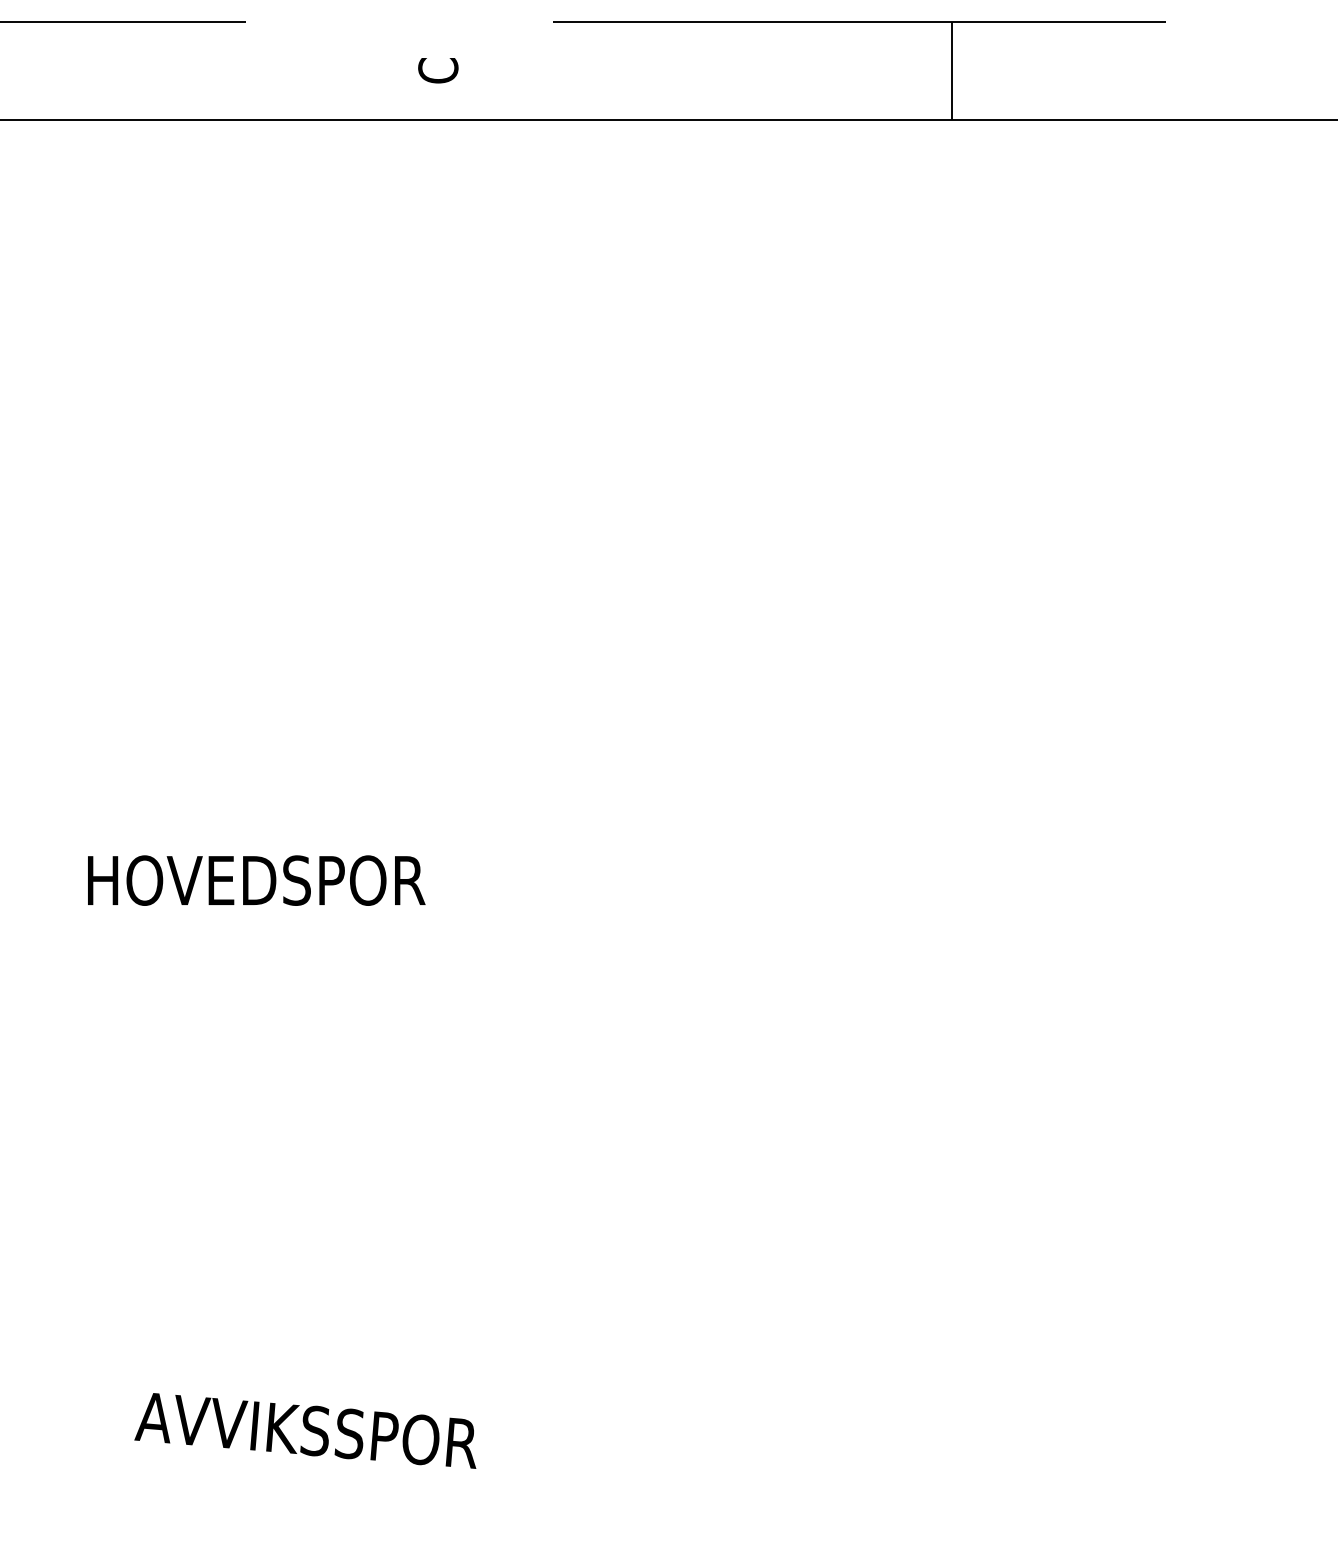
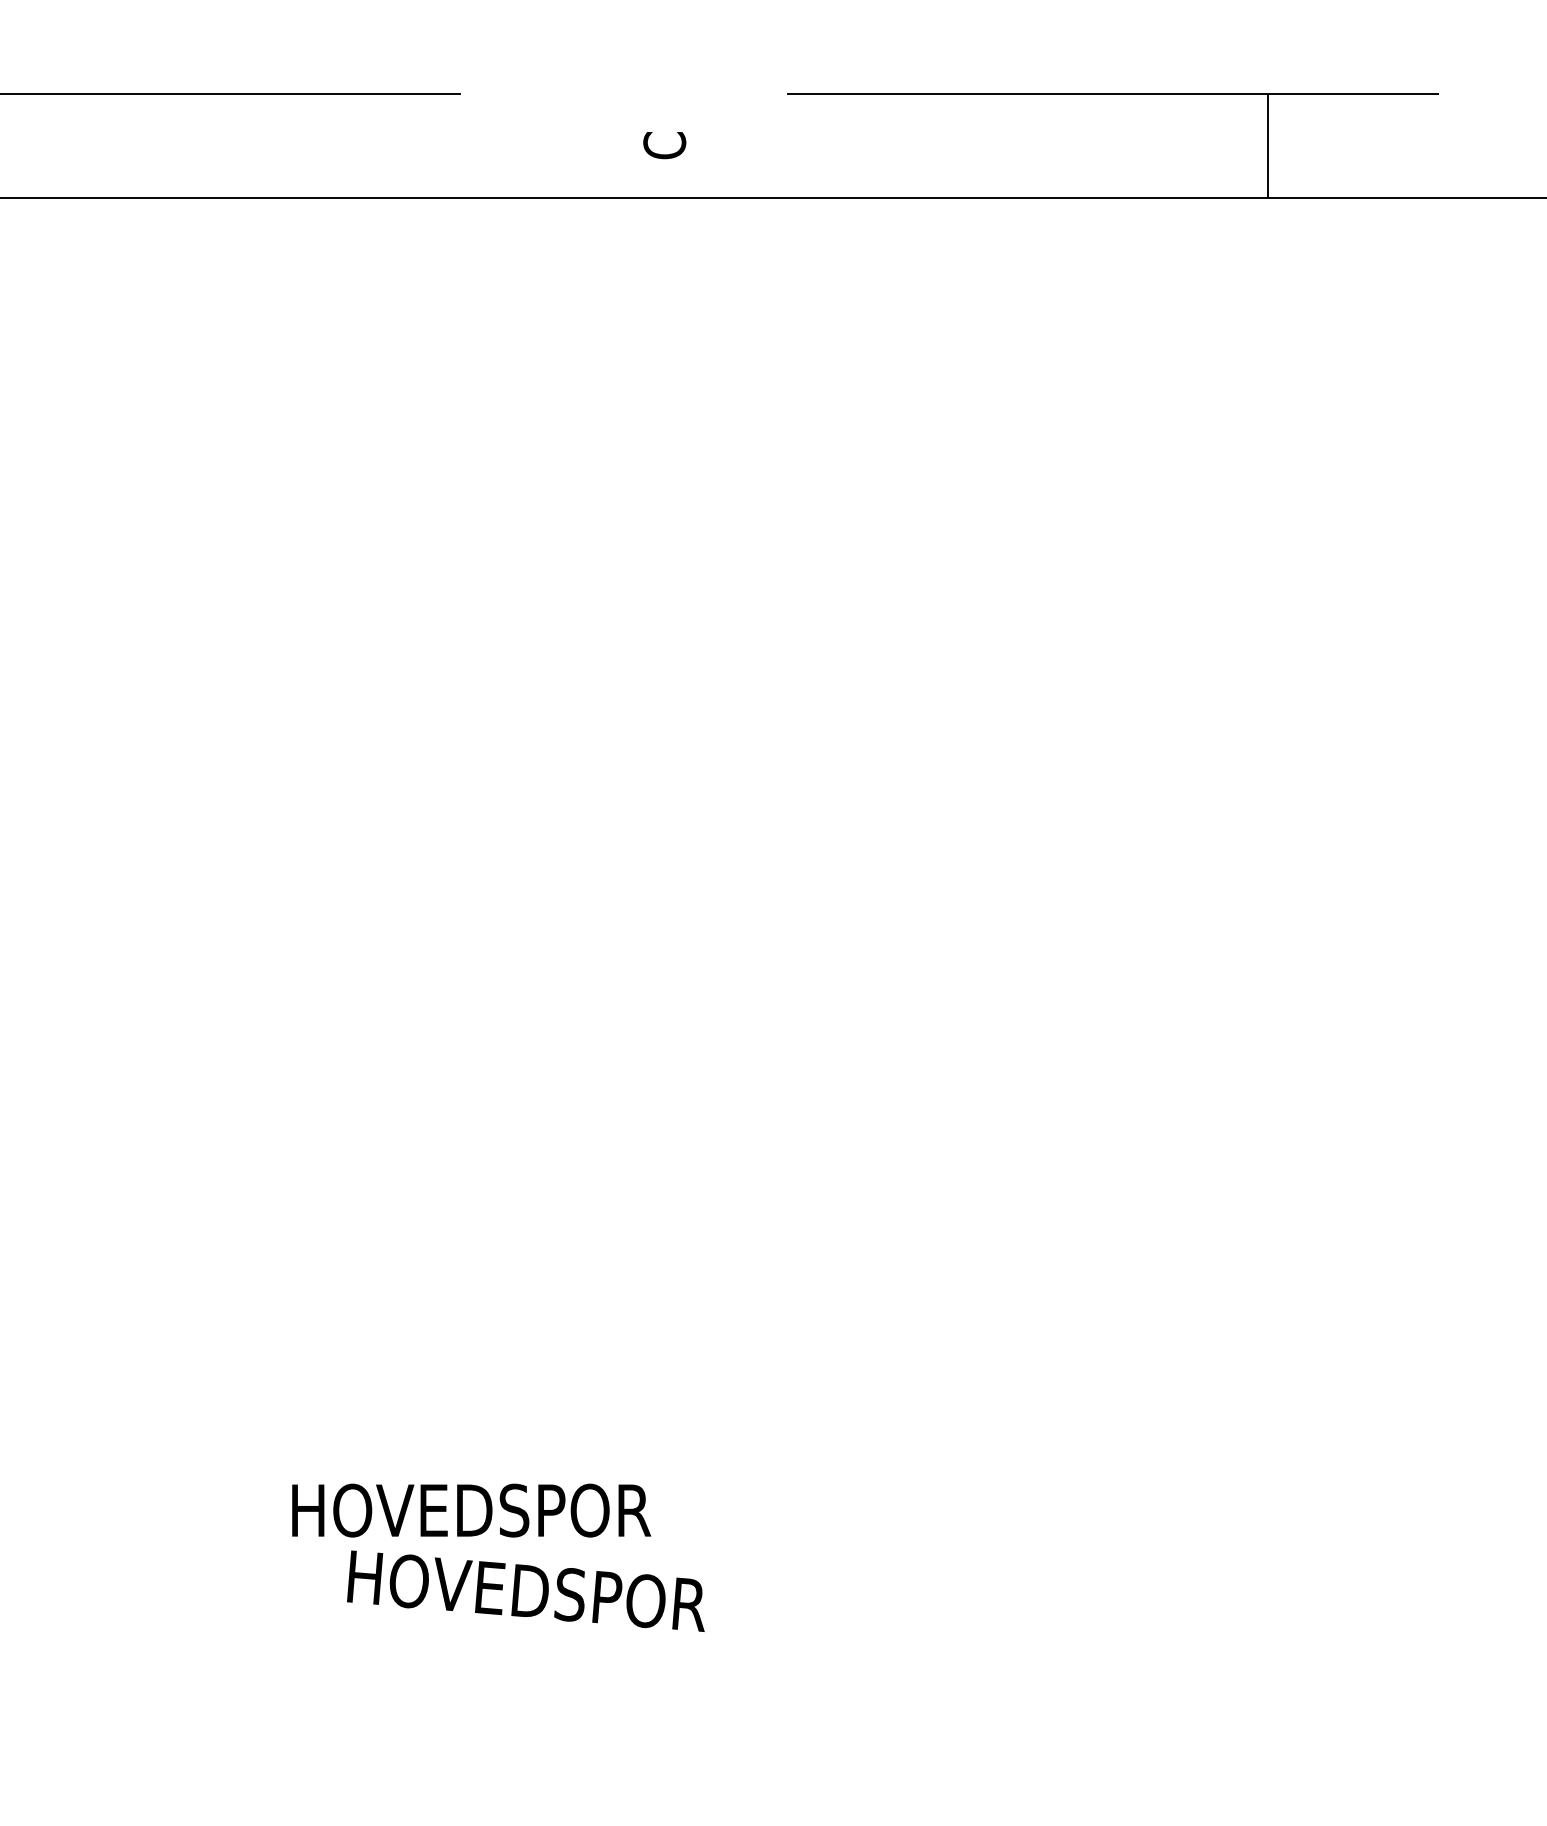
line: (951, 70) -> (1267, 145), moved
text: (256, 880) -> (471, 1510), moved
text: (304, 1429) -> (522, 1590), AVVIKSSPOR -> HOVEDSPOR

